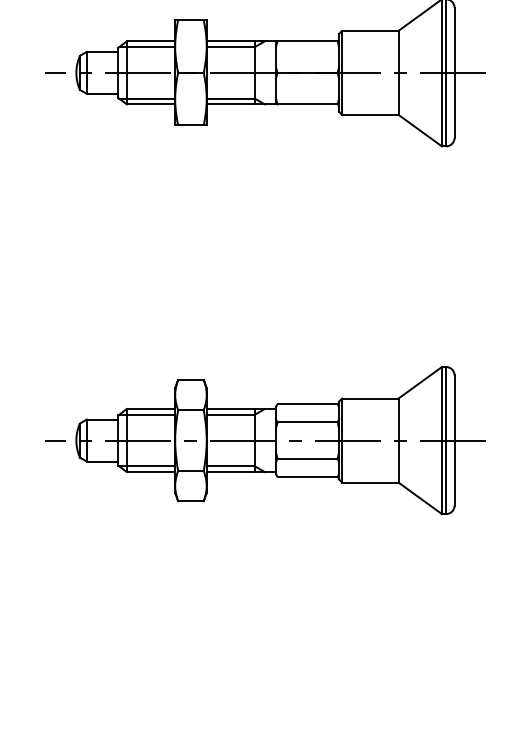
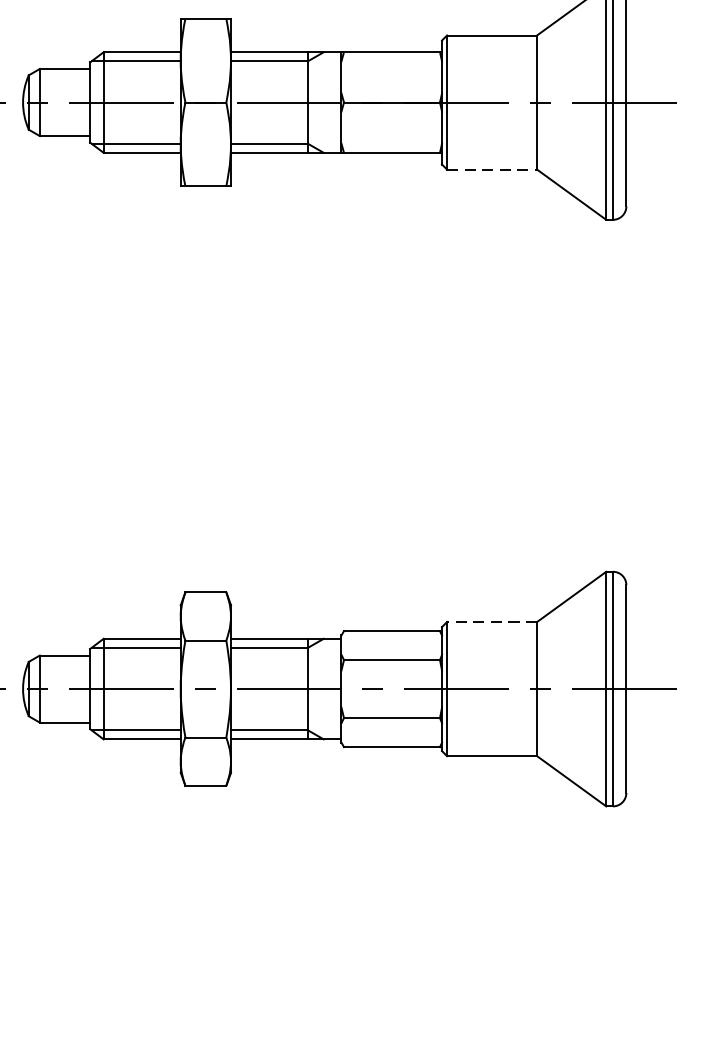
line: (370, 114) -> (492, 168), solid -> dashed
line: (369, 398) -> (490, 621), solid -> dashed

